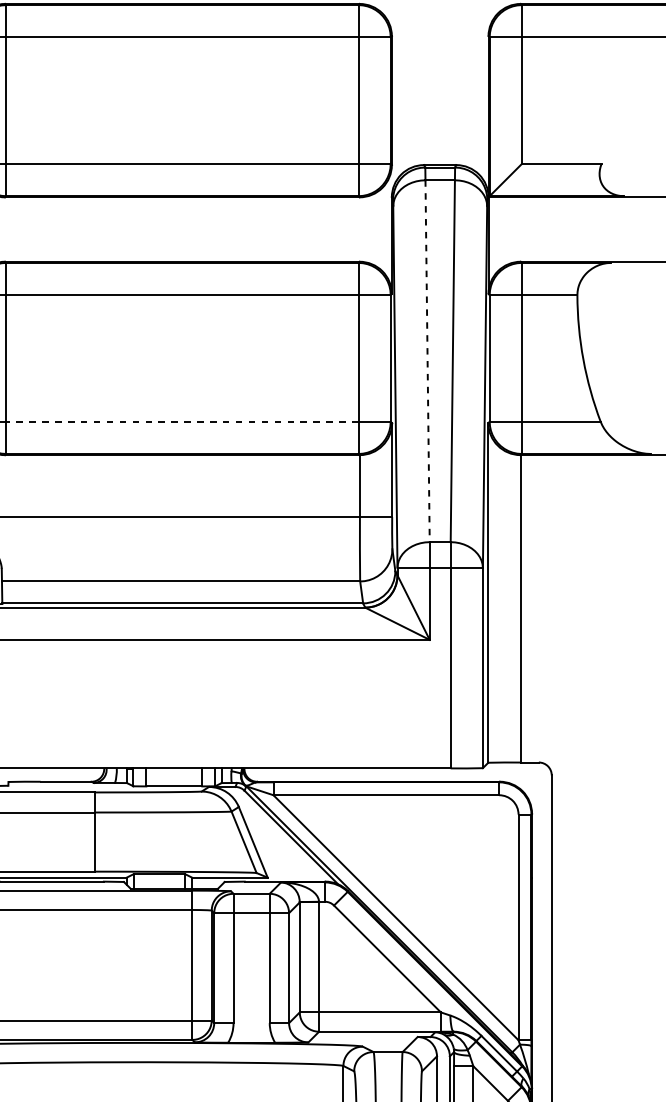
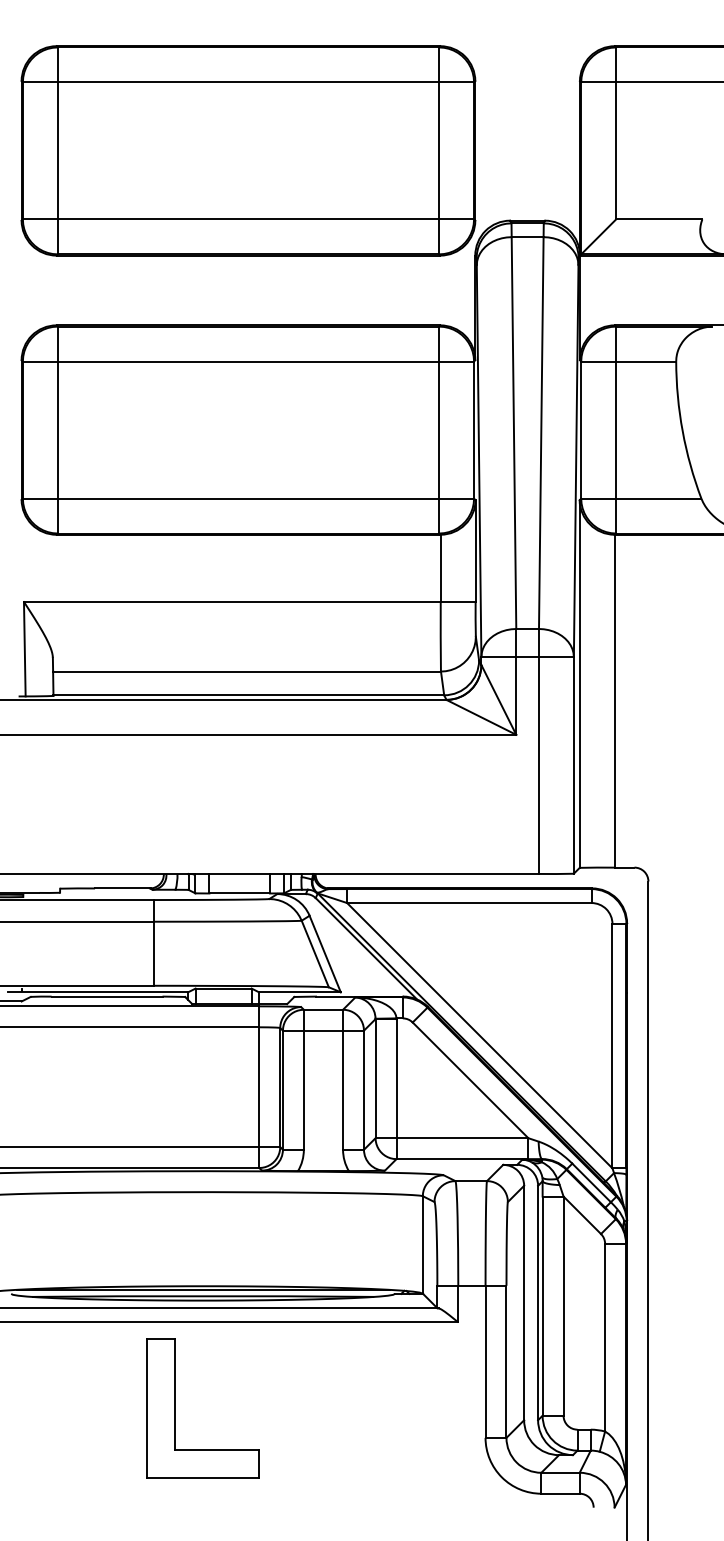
line: (427, 361) -> (513, 433), dashed -> solid
line: (182, 421) -> (248, 498), dashed -> solid

